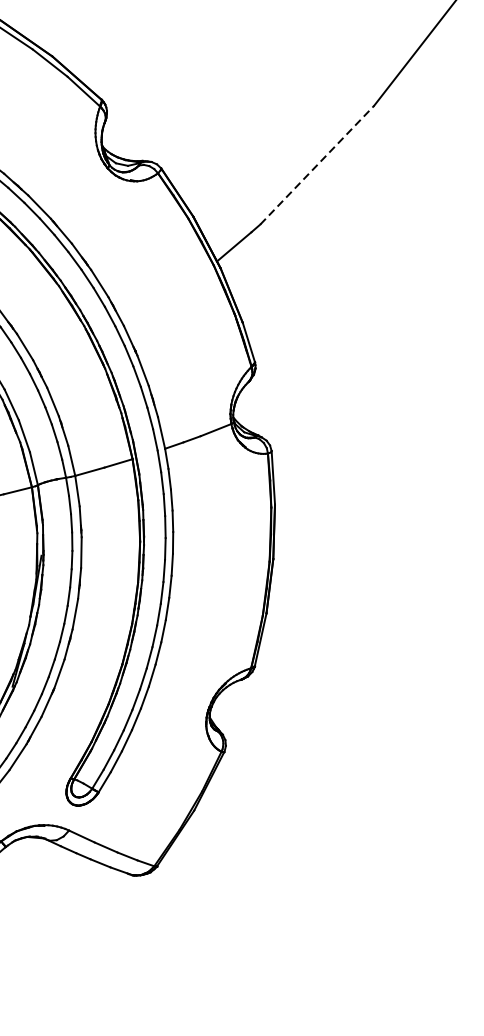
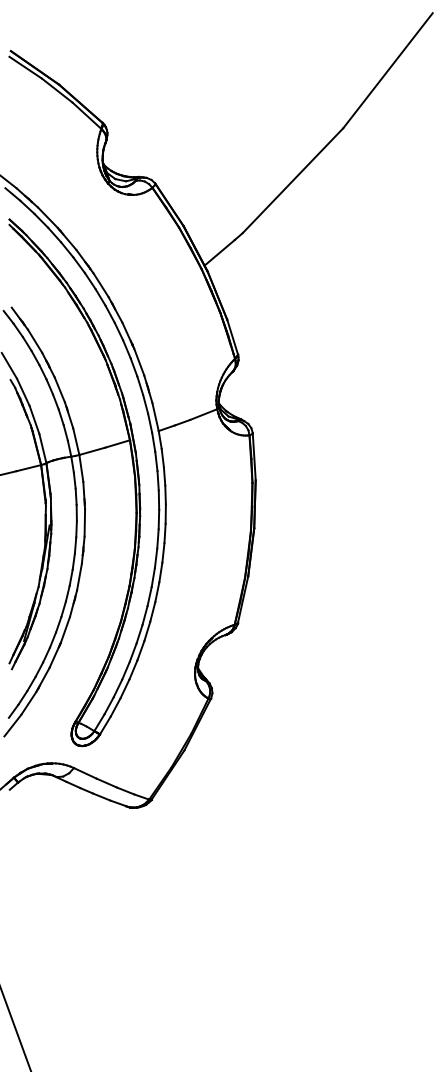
line: (317, 164) -> (293, 180), dashed -> solid

